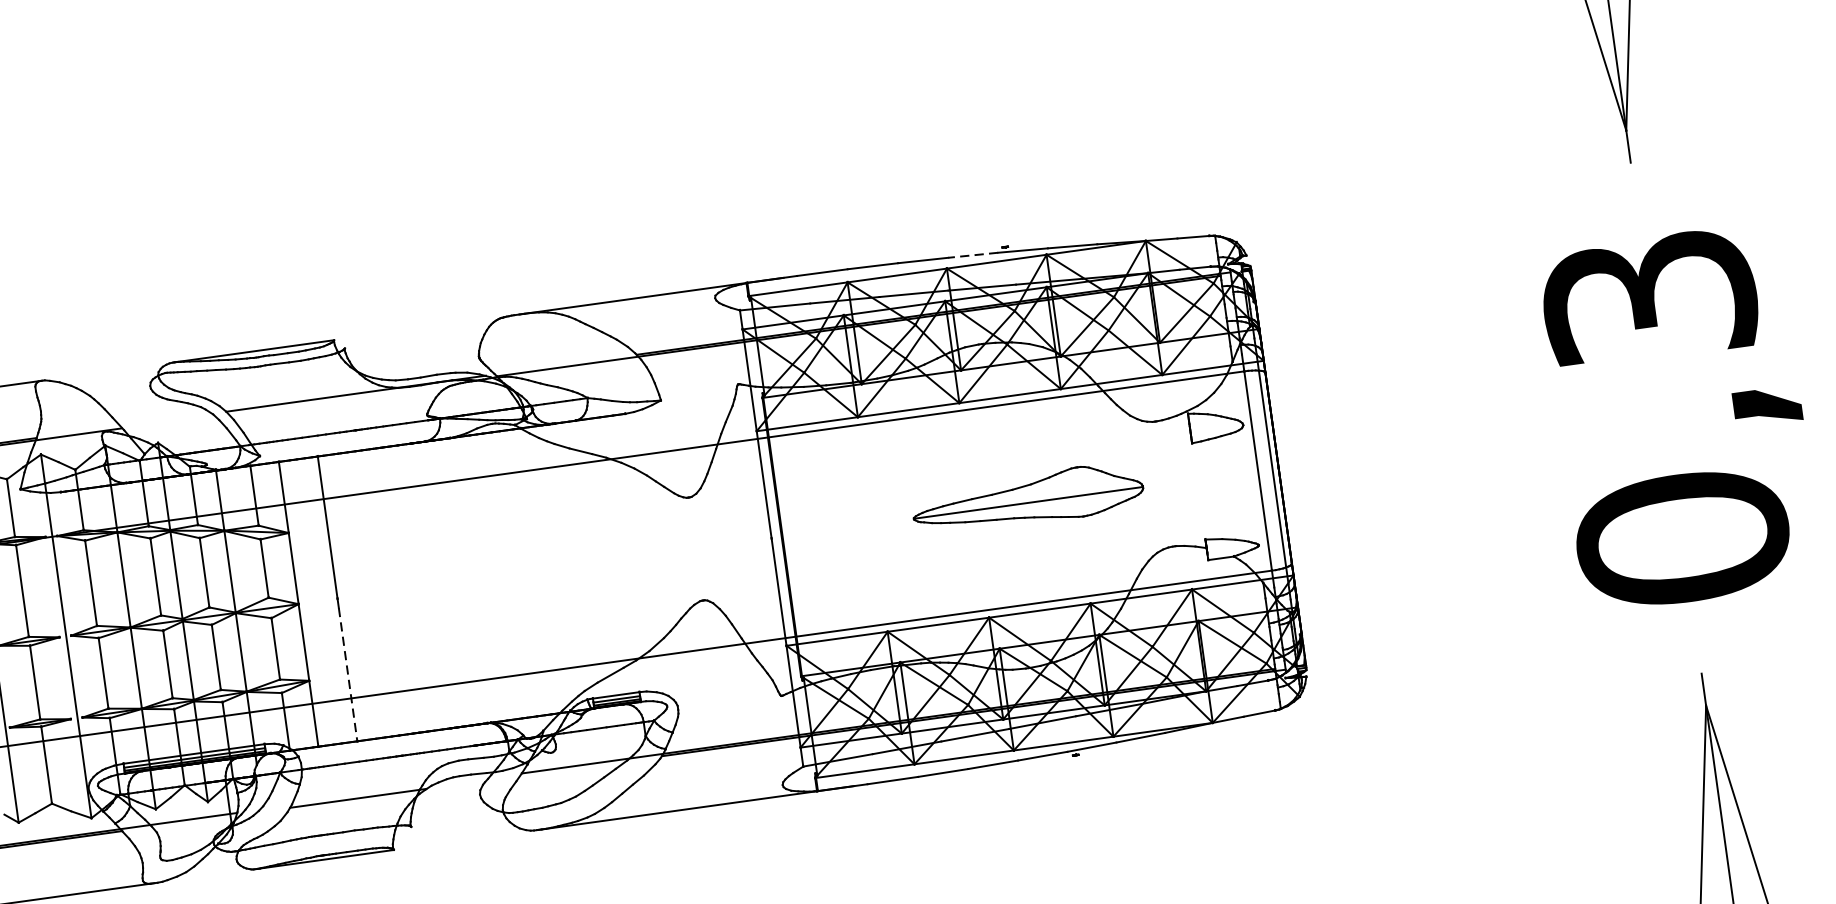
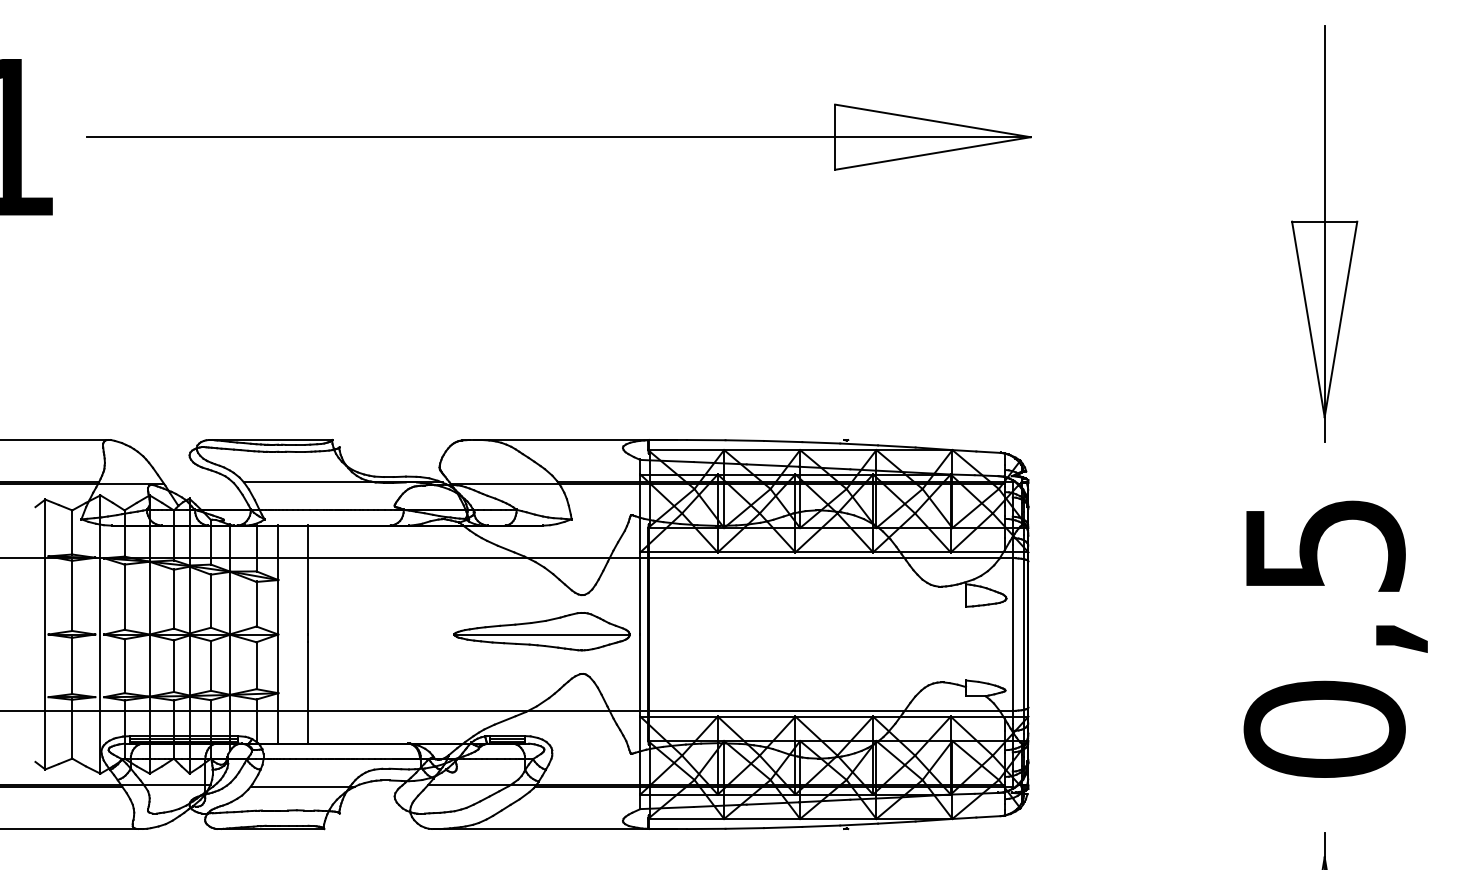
line: (972, 254) -> (820, 442), dashed -> solid
text: (1649, 298) -> (1324, 545), 0,3 -> 0,5
part: (1027, 499) -> (541, 631), moved
line: (348, 675) -> (308, 693), dashed -> solid

